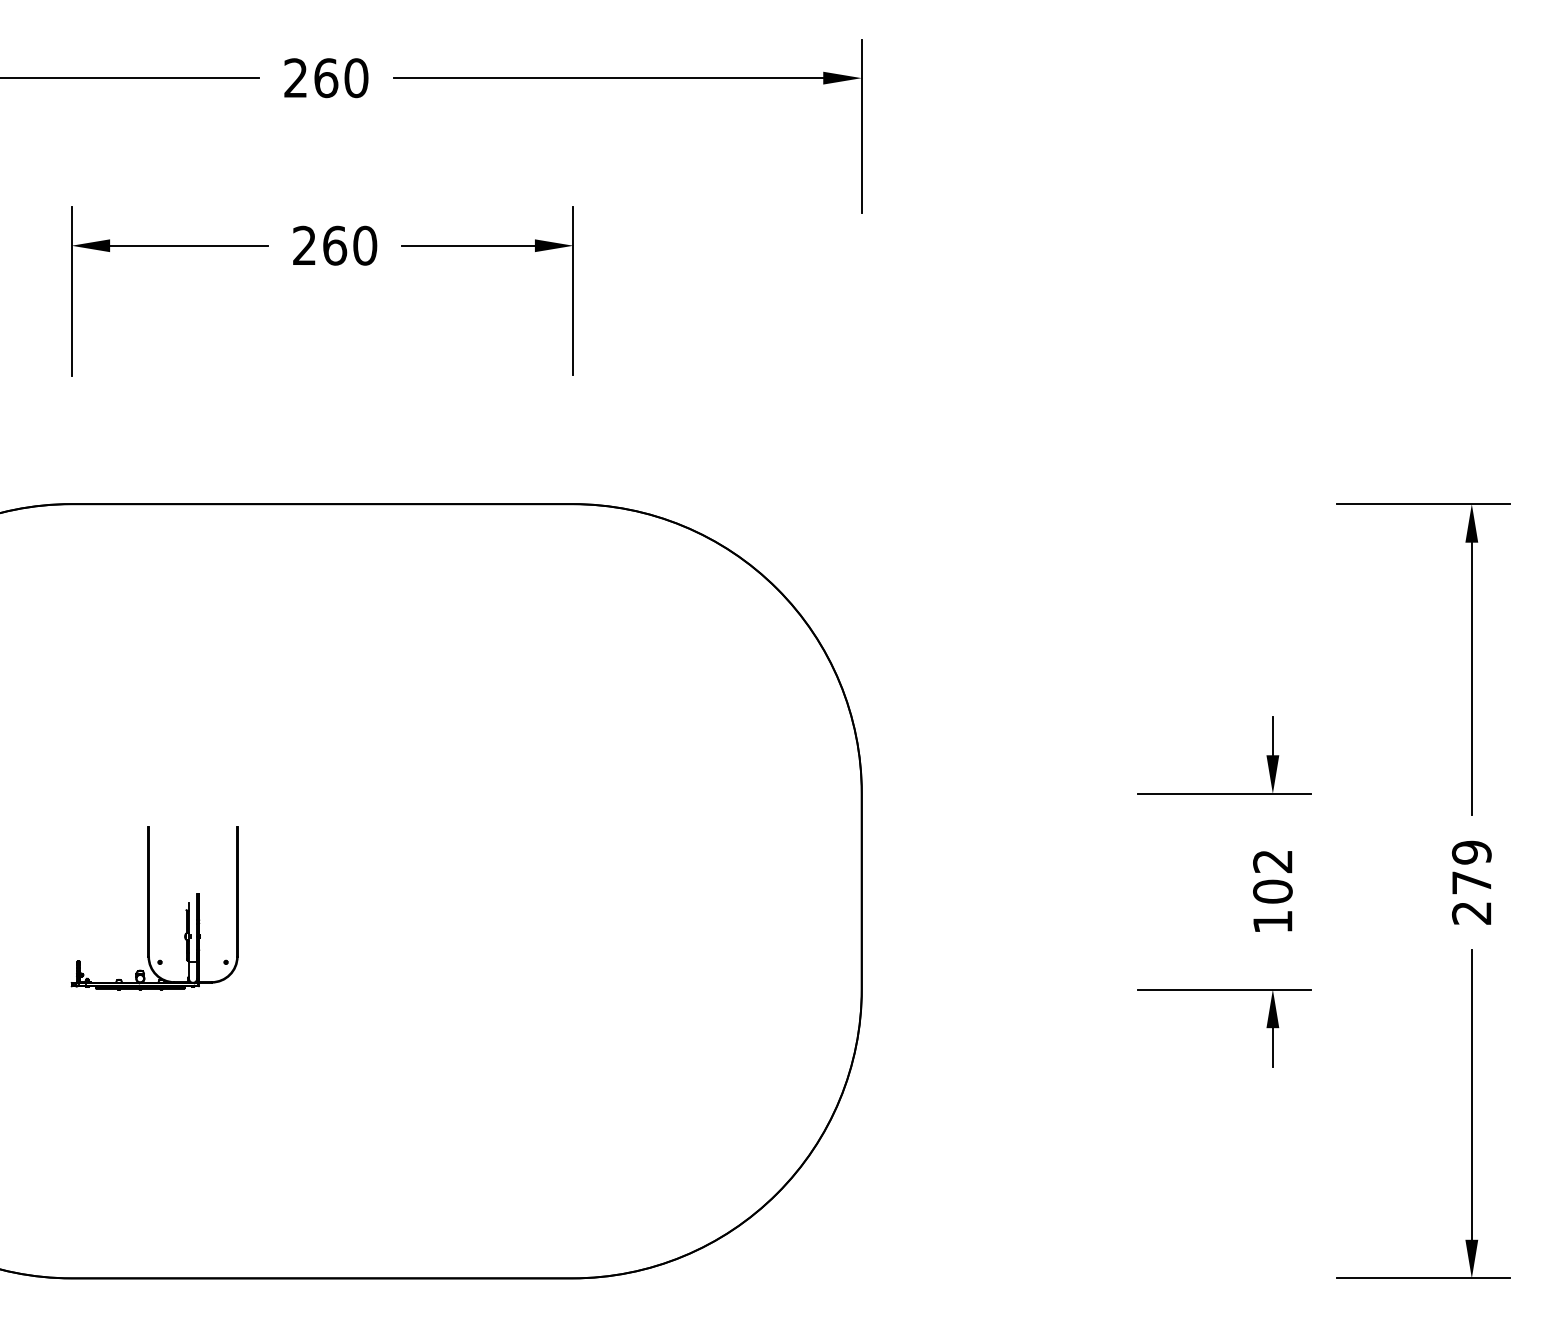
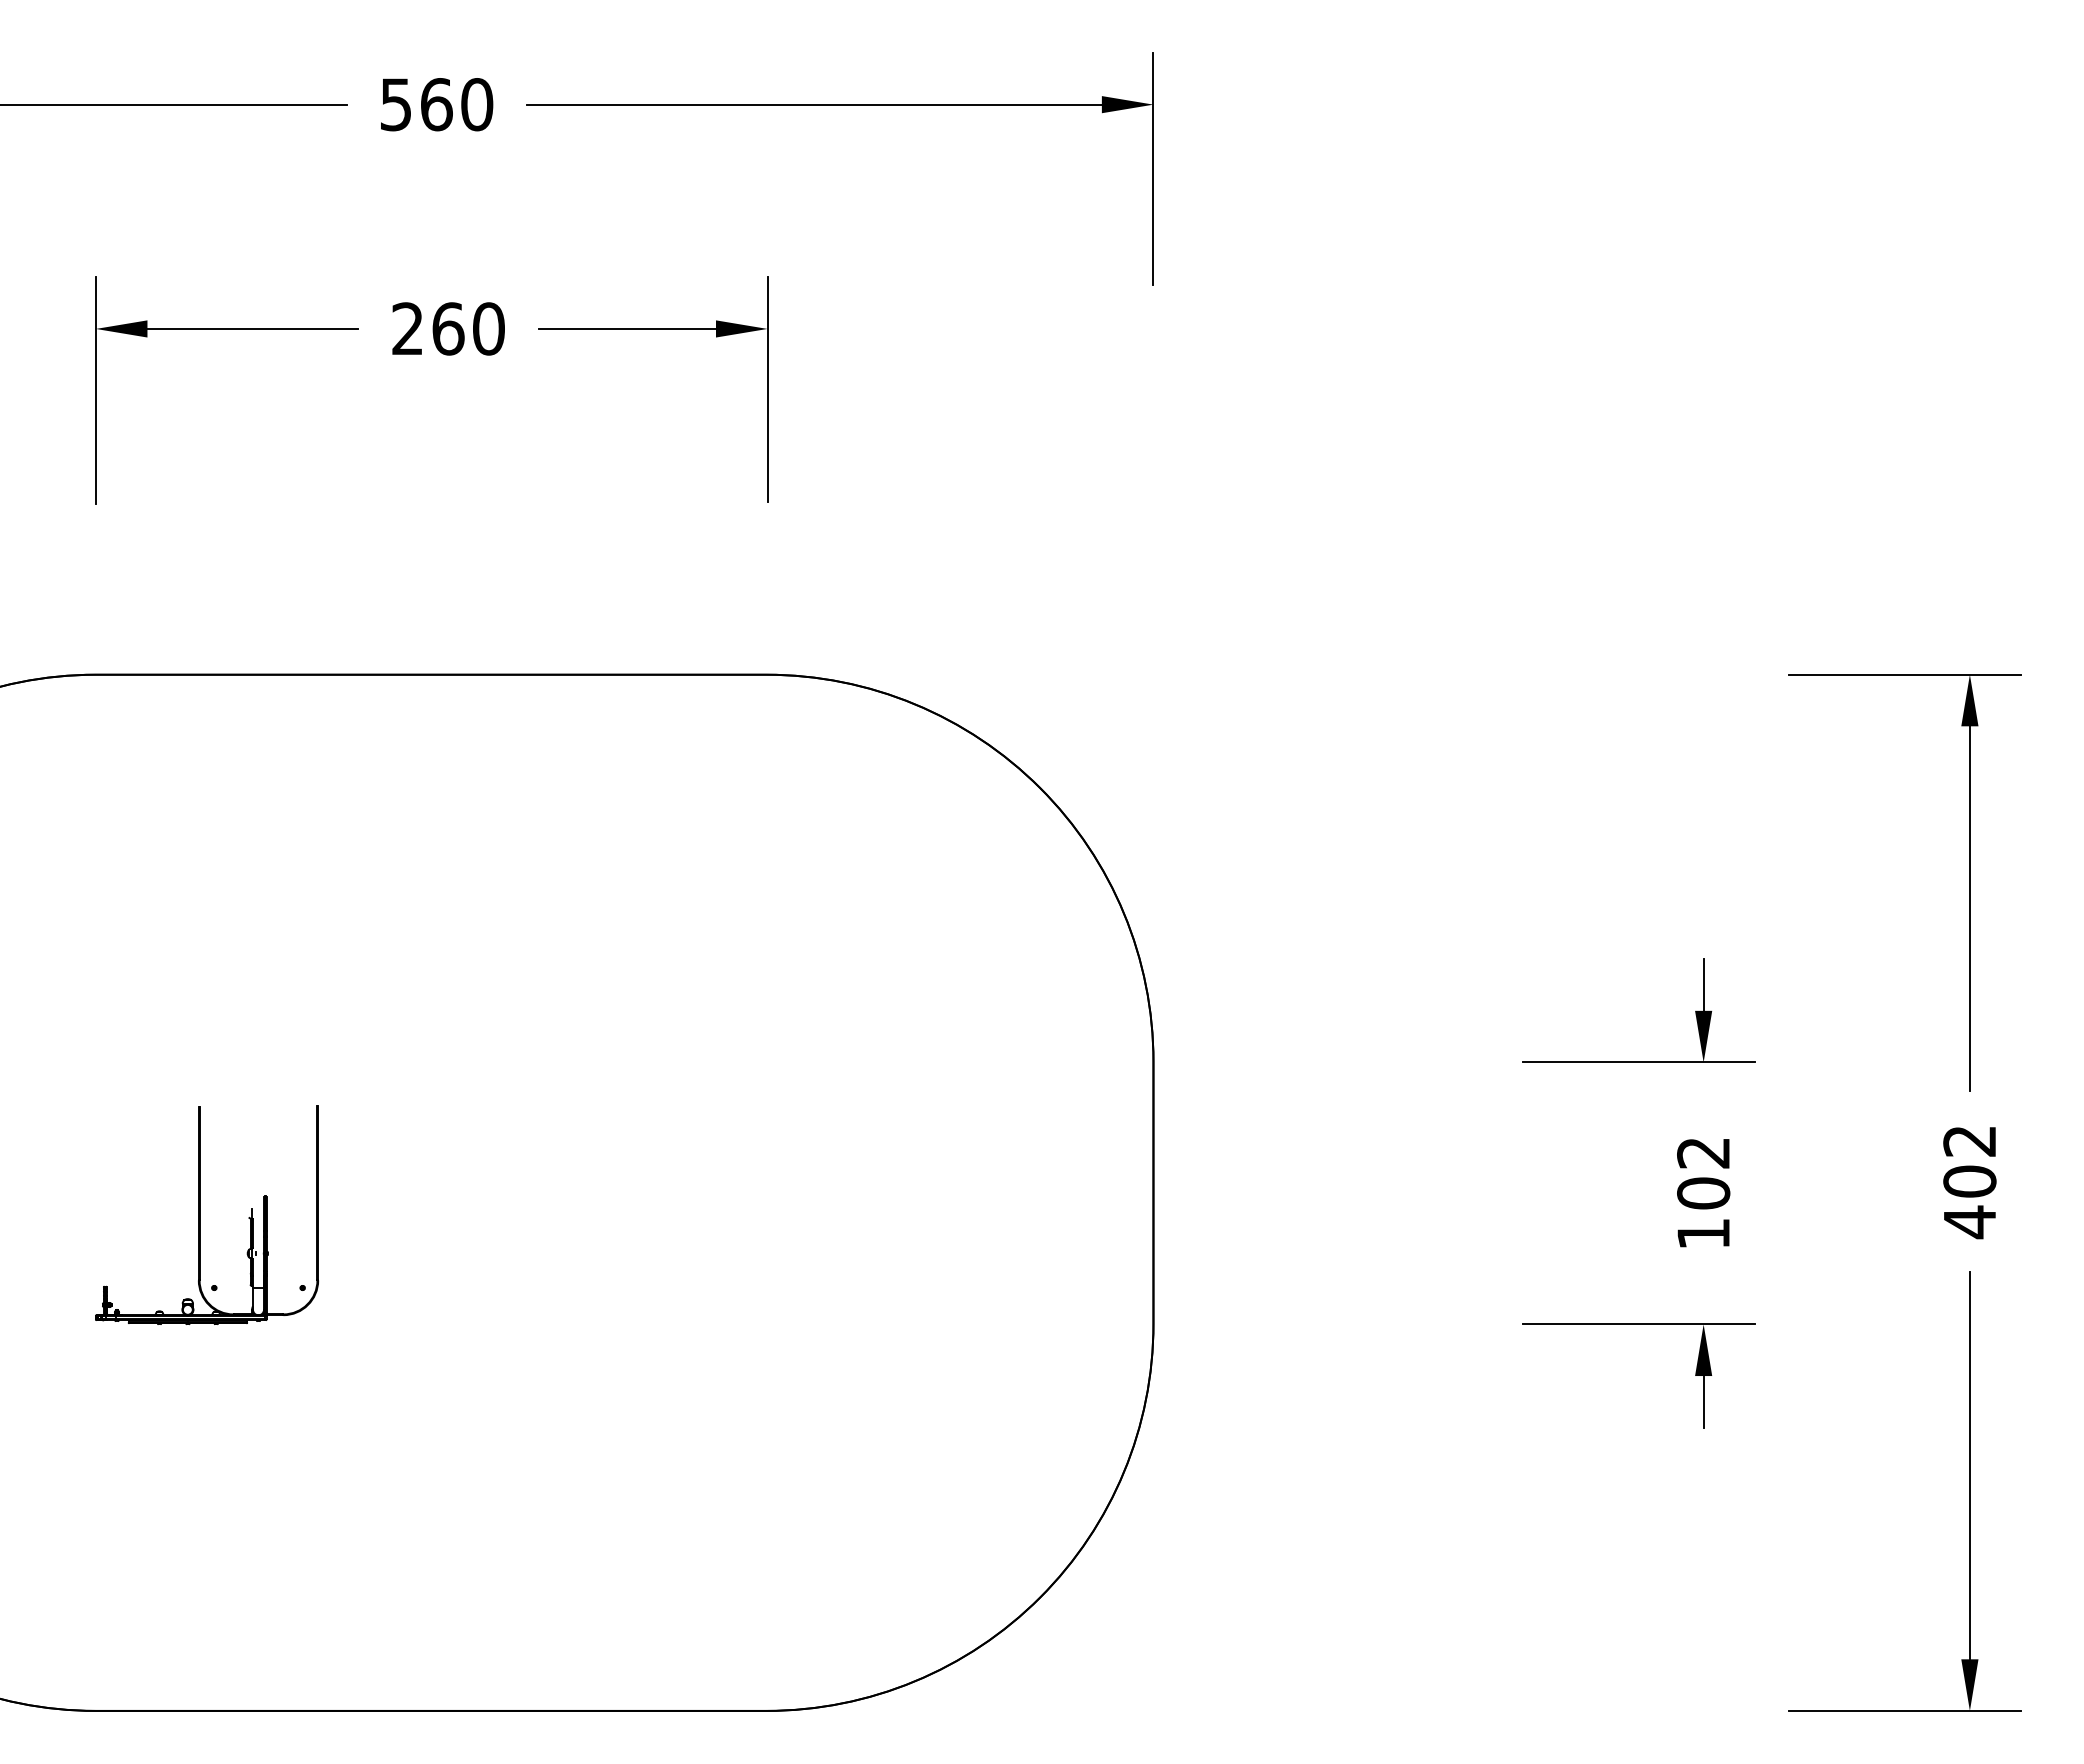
text: (295, 78) -> (395, 104), 260 -> 560
text: (1471, 883) -> (1969, 1182), 279 -> 402

